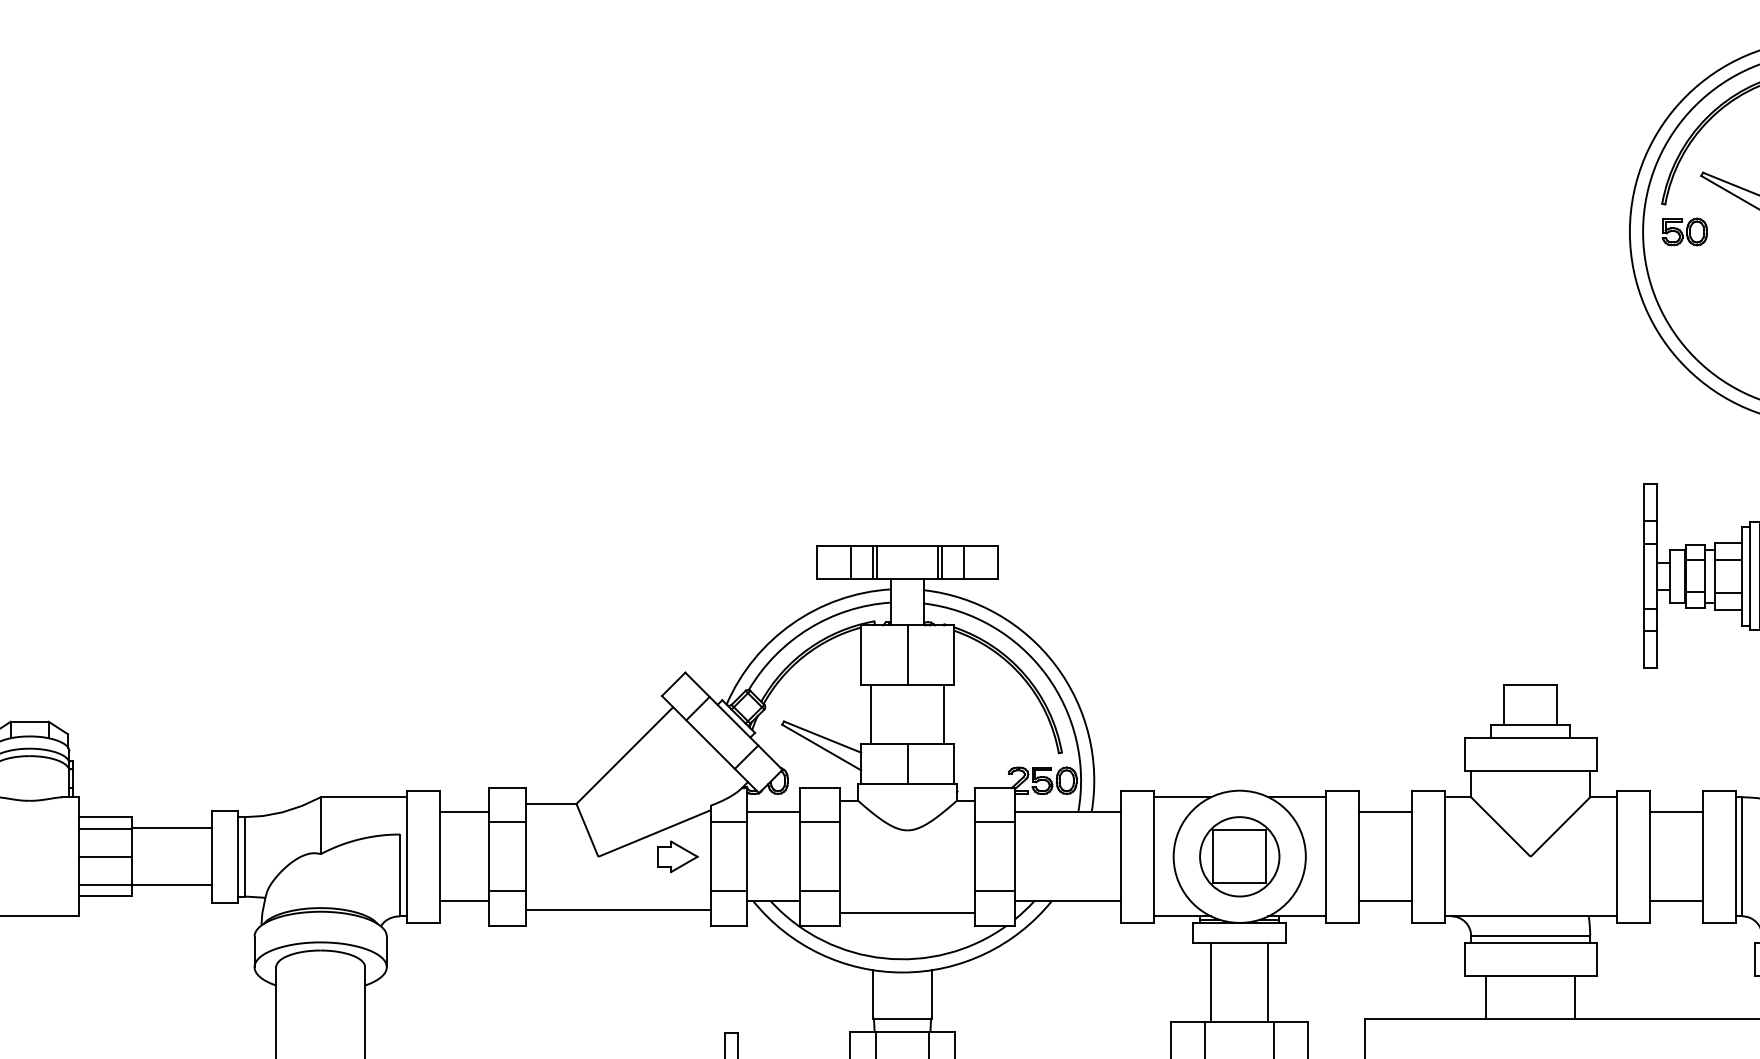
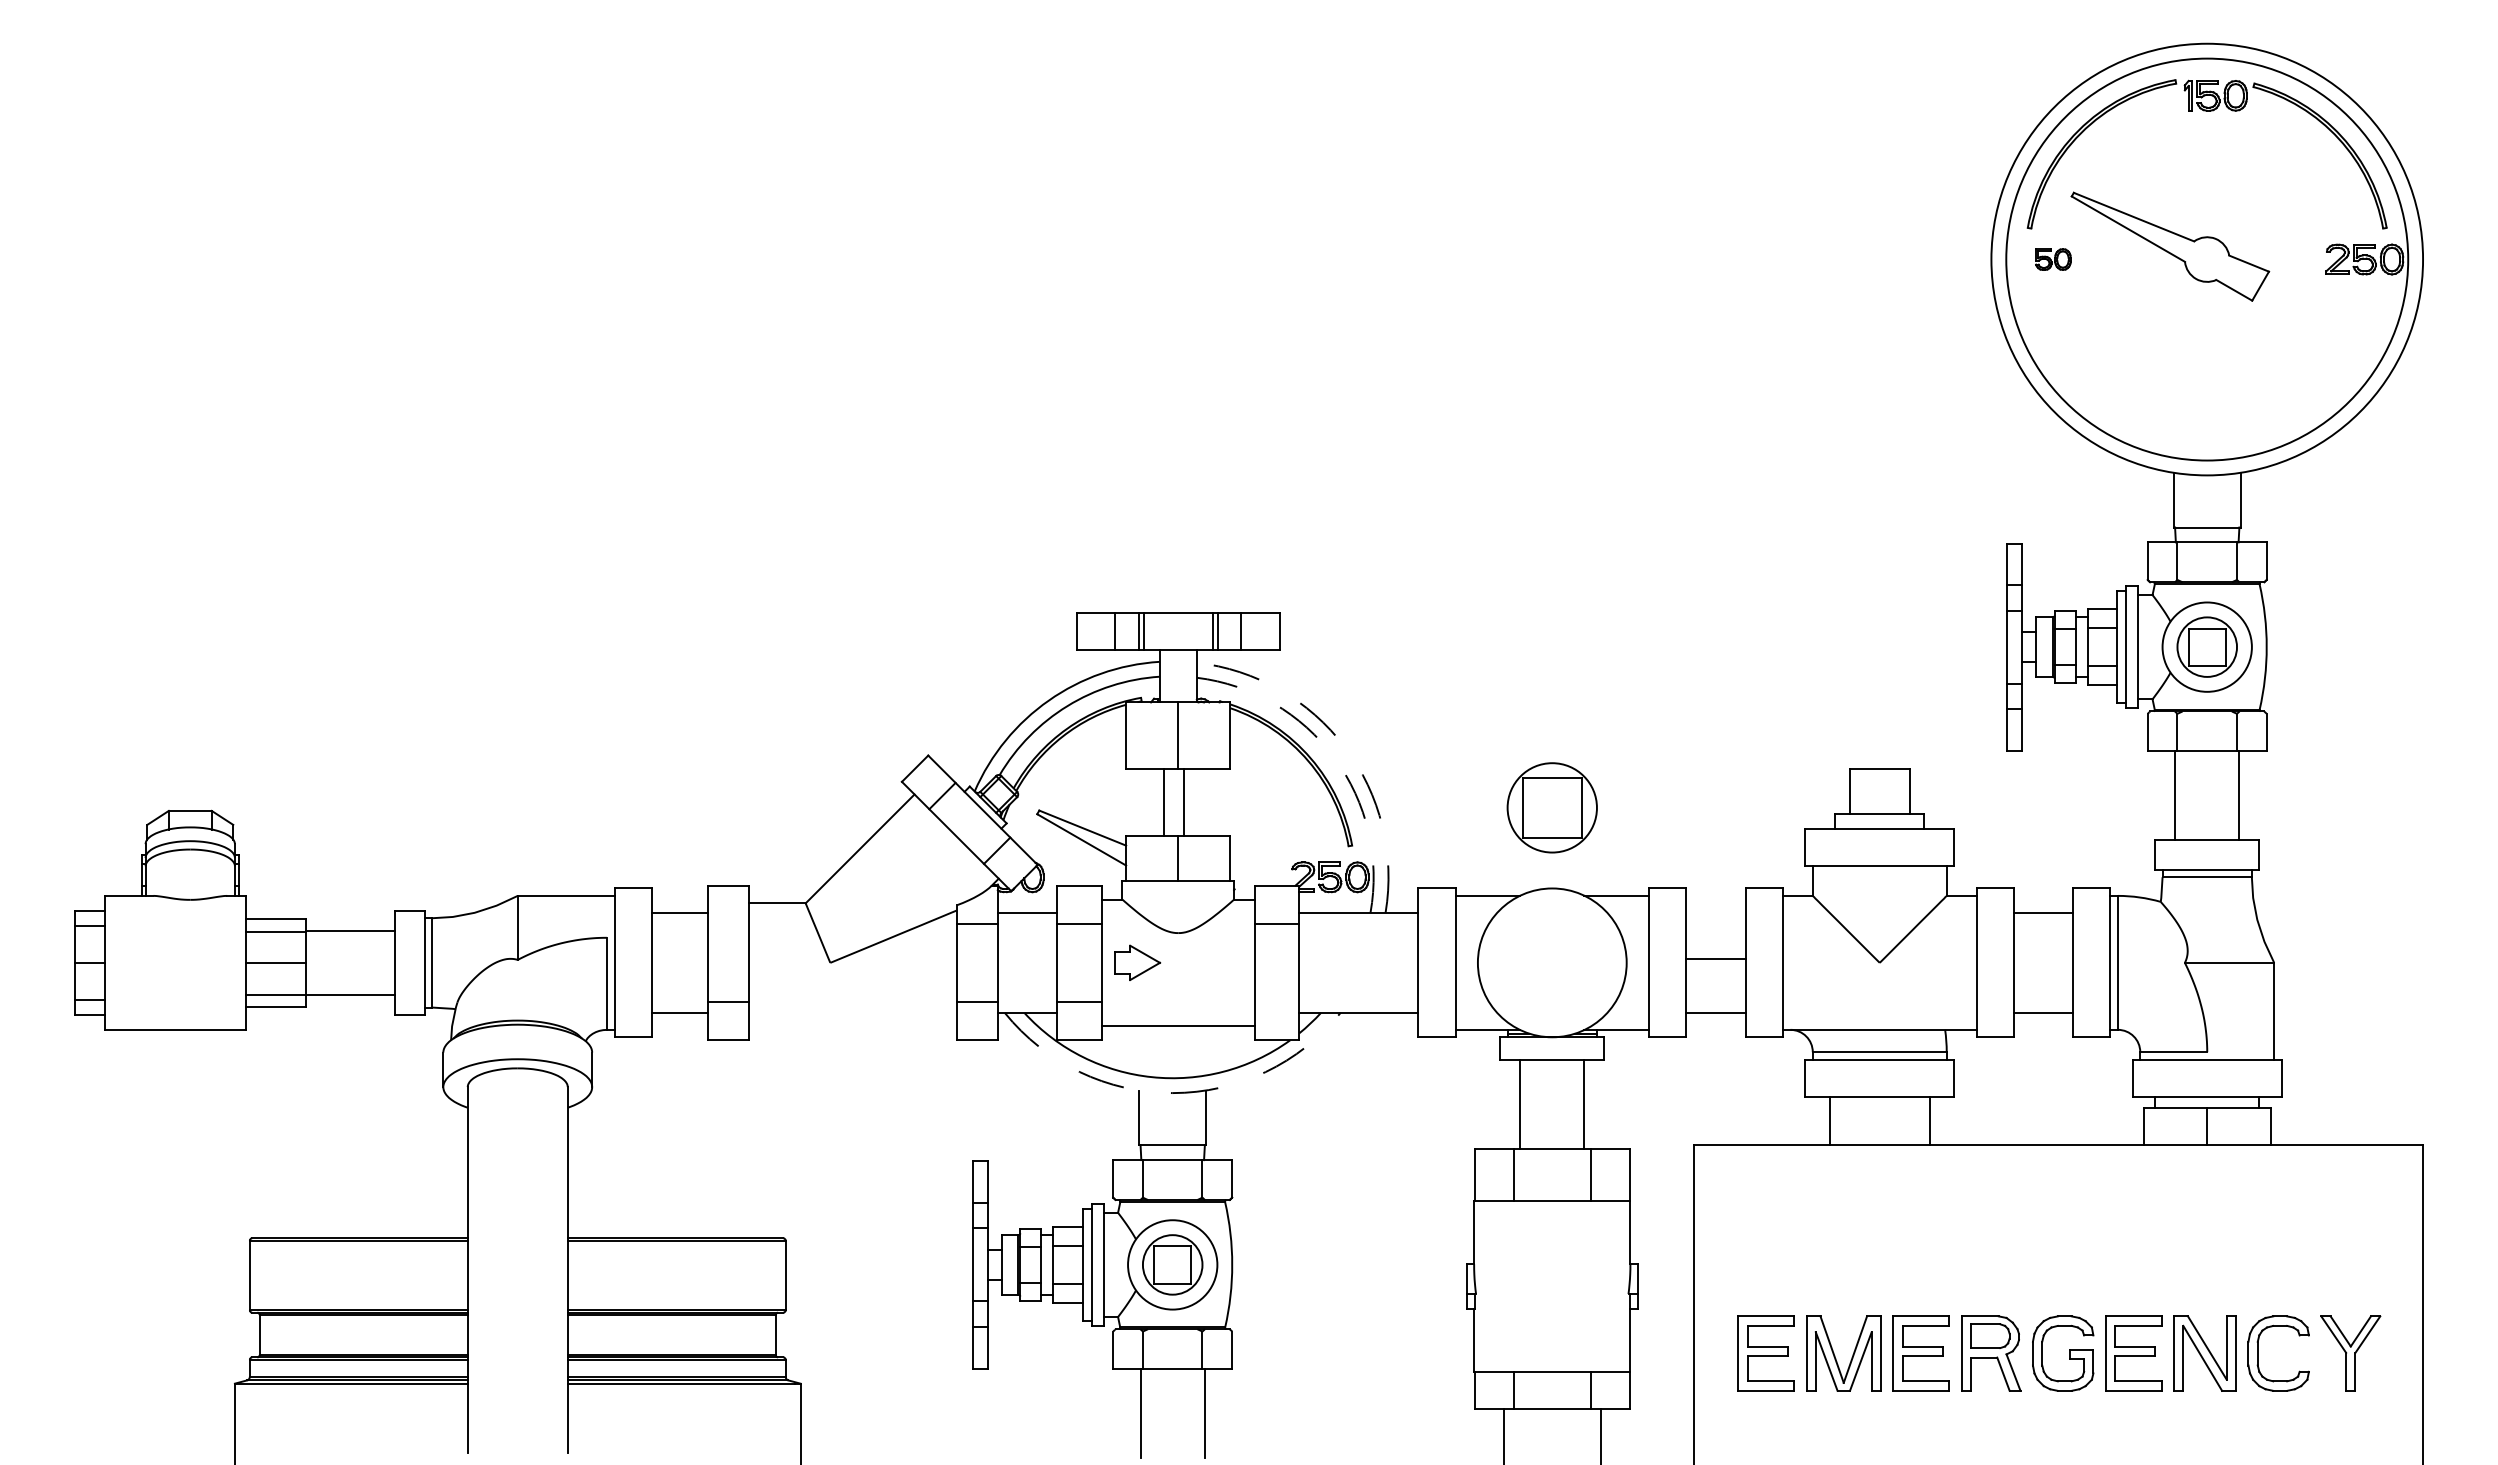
part: (1685, 231) -> (2053, 259), size x0.7
arc: (1056, 665) -> (1345, 747), solid -> dashed
arc: (1046, 674) -> (1334, 757), solid -> dashed
line: (871, 714) -> (1184, 802), moved
line: (944, 714) -> (1164, 802), moved
line: (1384, 812) -> (1715, 958), moved
line: (507, 822) -> (727, 924), removed
part: (677, 856) -> (1137, 962), moved
part: (1239, 856) -> (1551, 807), moved
line: (994, 891) -> (1276, 1001), removed
line: (618, 909) -> (852, 1022), removed
arc: (902, 972) -> (1172, 1093), solid -> dashed

